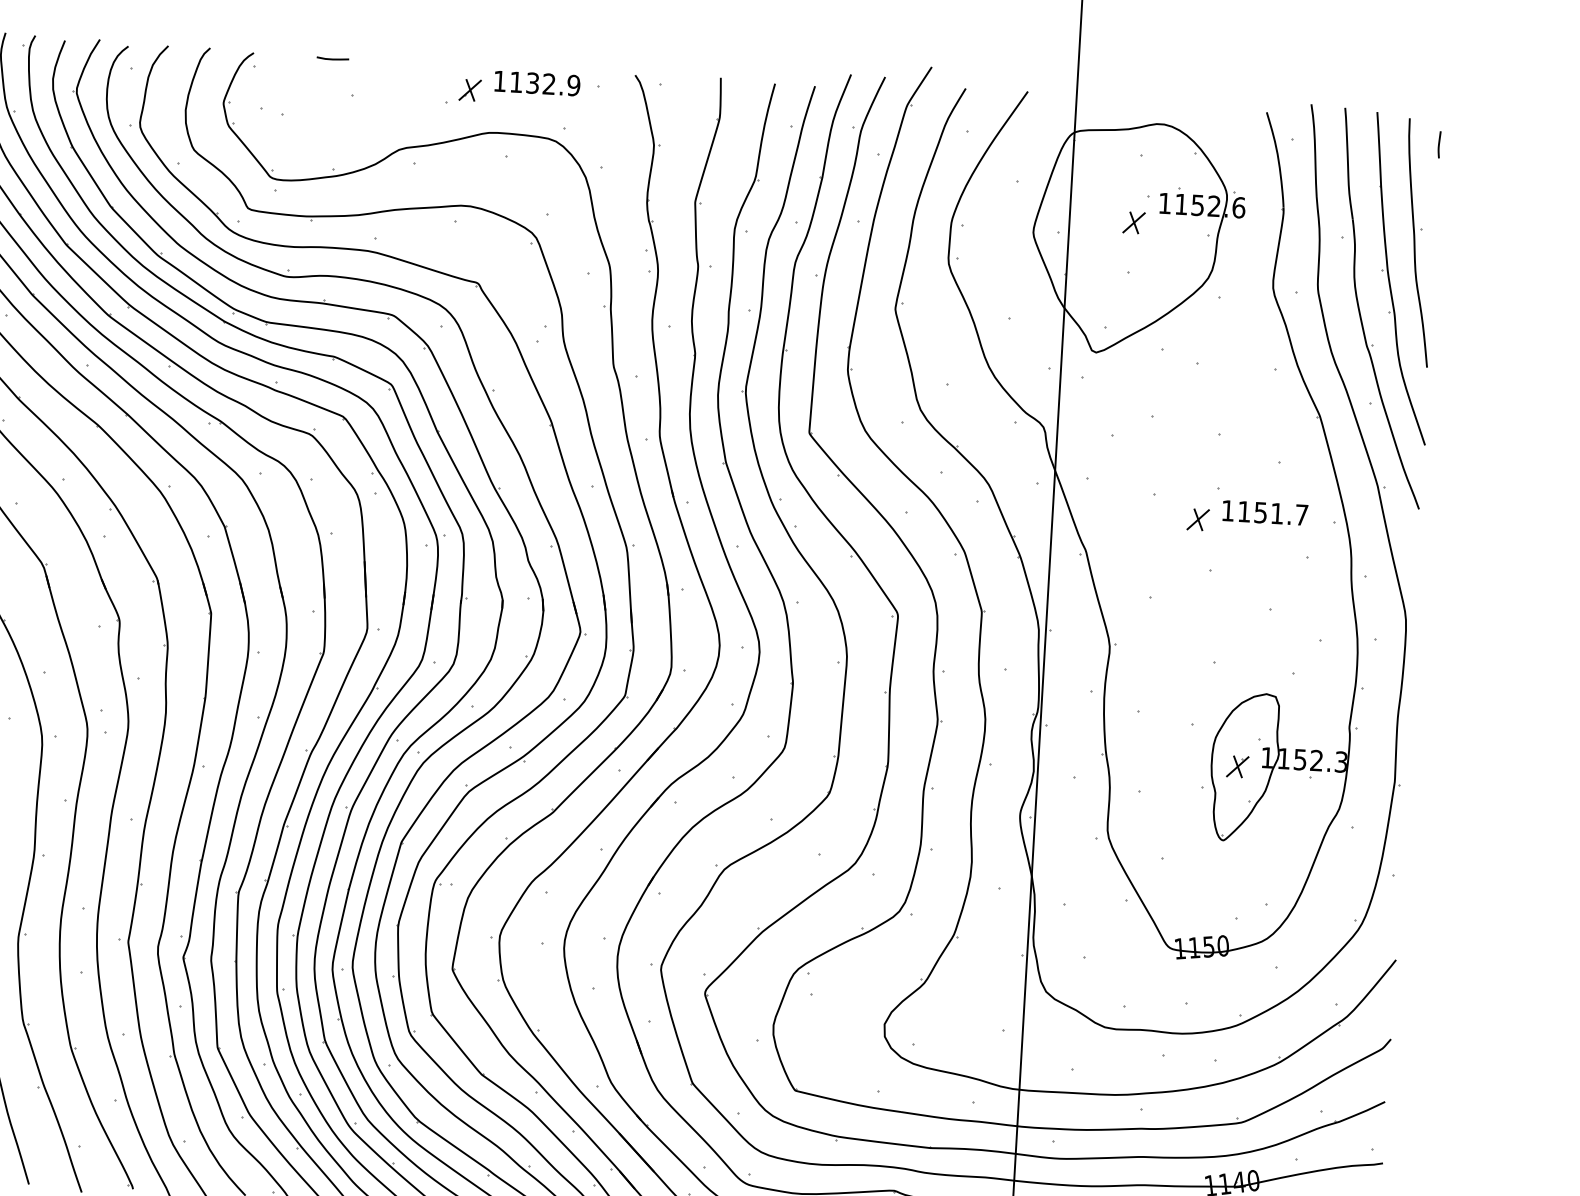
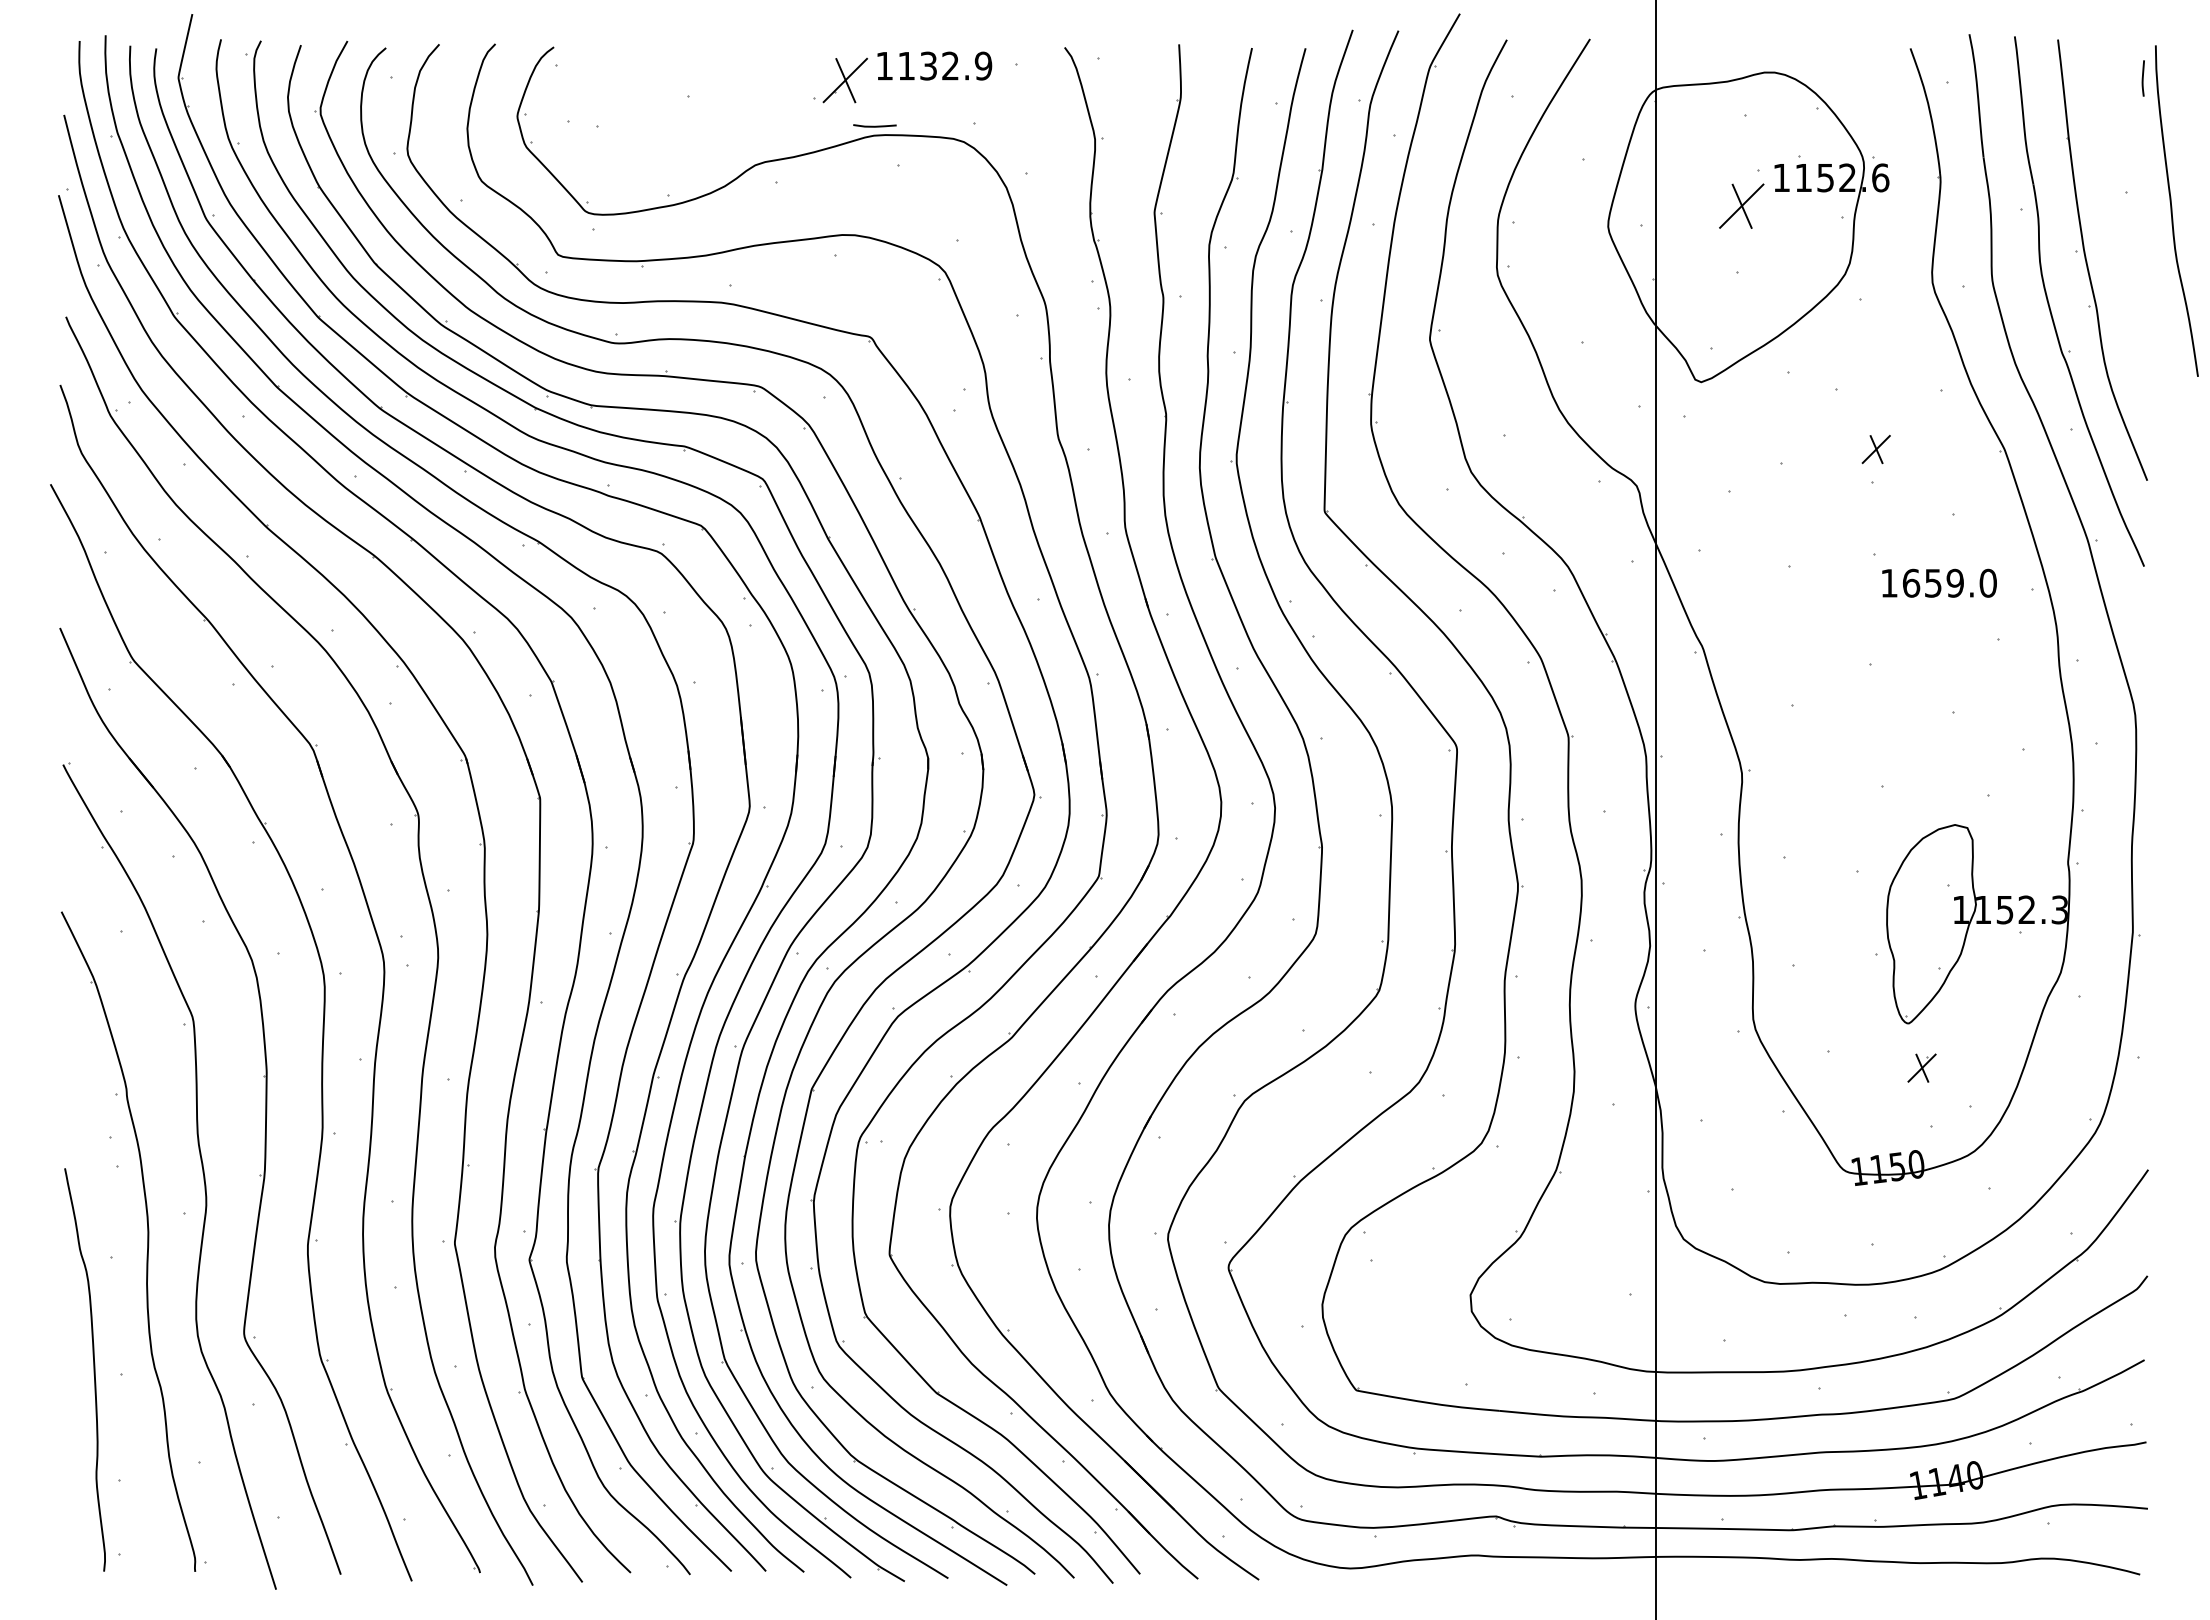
line: (332, 58) -> (874, 125), moved
part: (470, 89) -> (845, 79), size x1.6
part: (1133, 222) -> (1741, 205), size x1.6
curve: (1415, 242) -> (2172, 210), moved
text: (1272, 512) -> (1949, 582), 1151.7 -> 1659.0
part: (1197, 519) -> (1875, 449), moved
part: (1237, 766) -> (1921, 1067), moved

